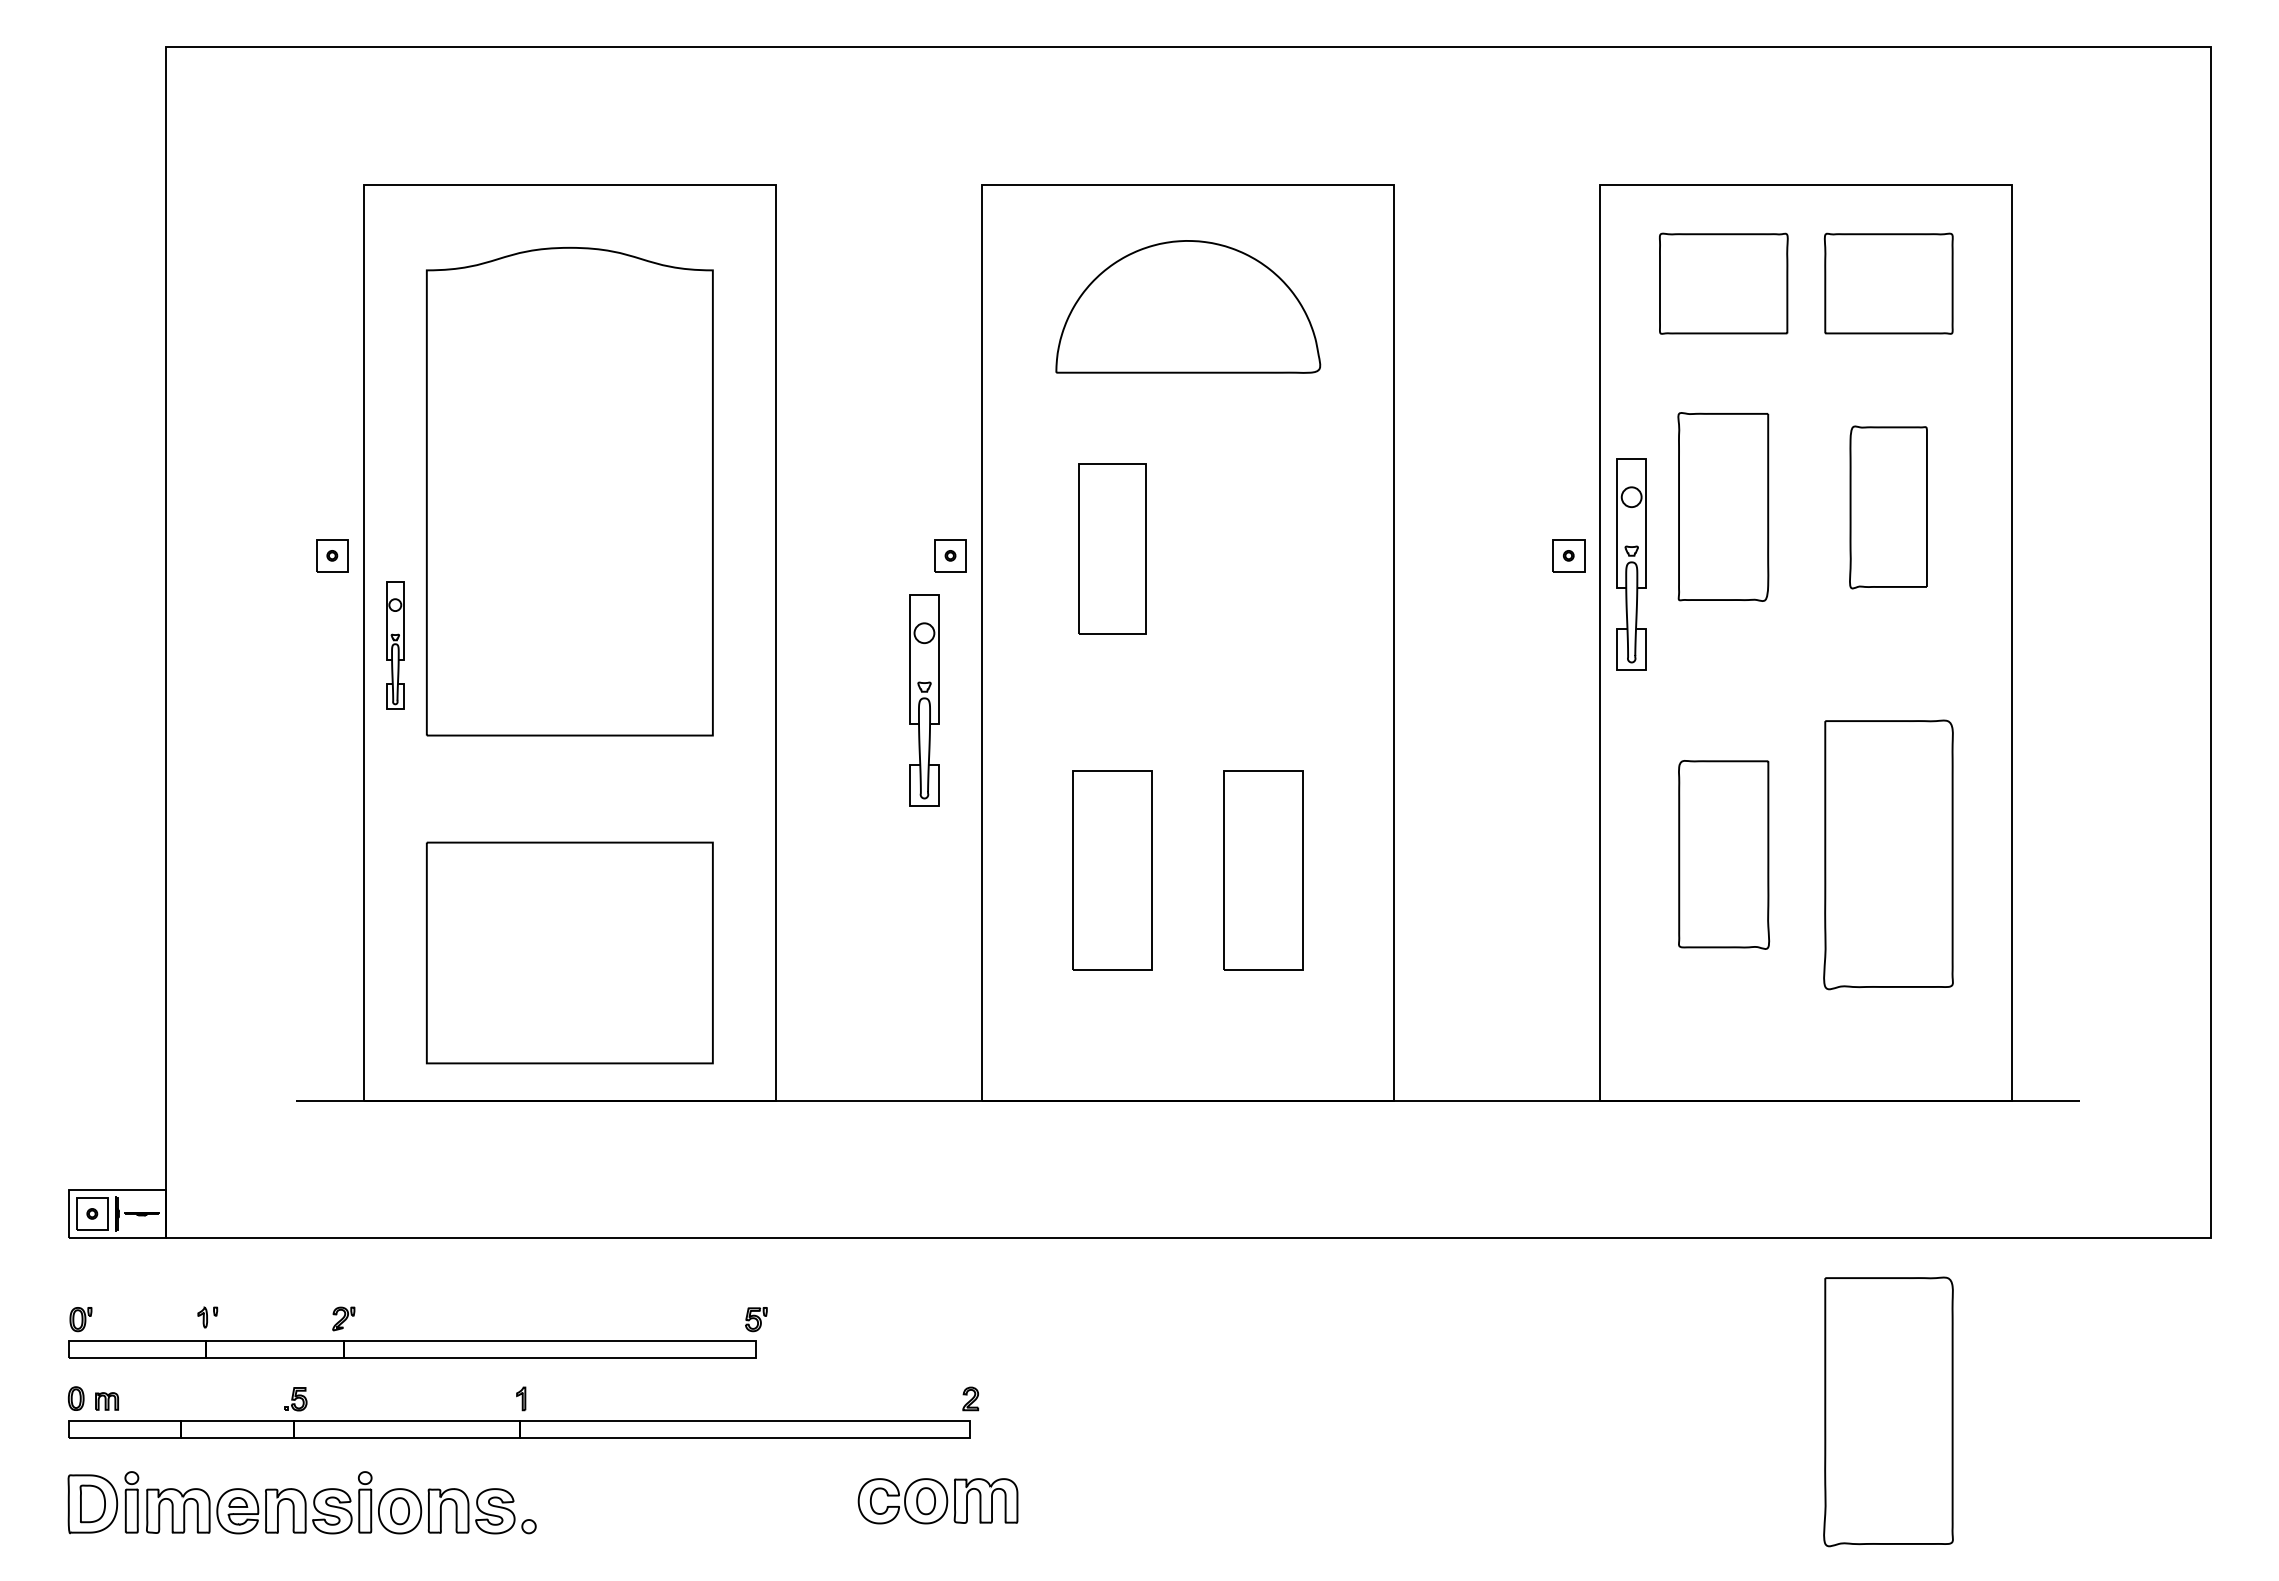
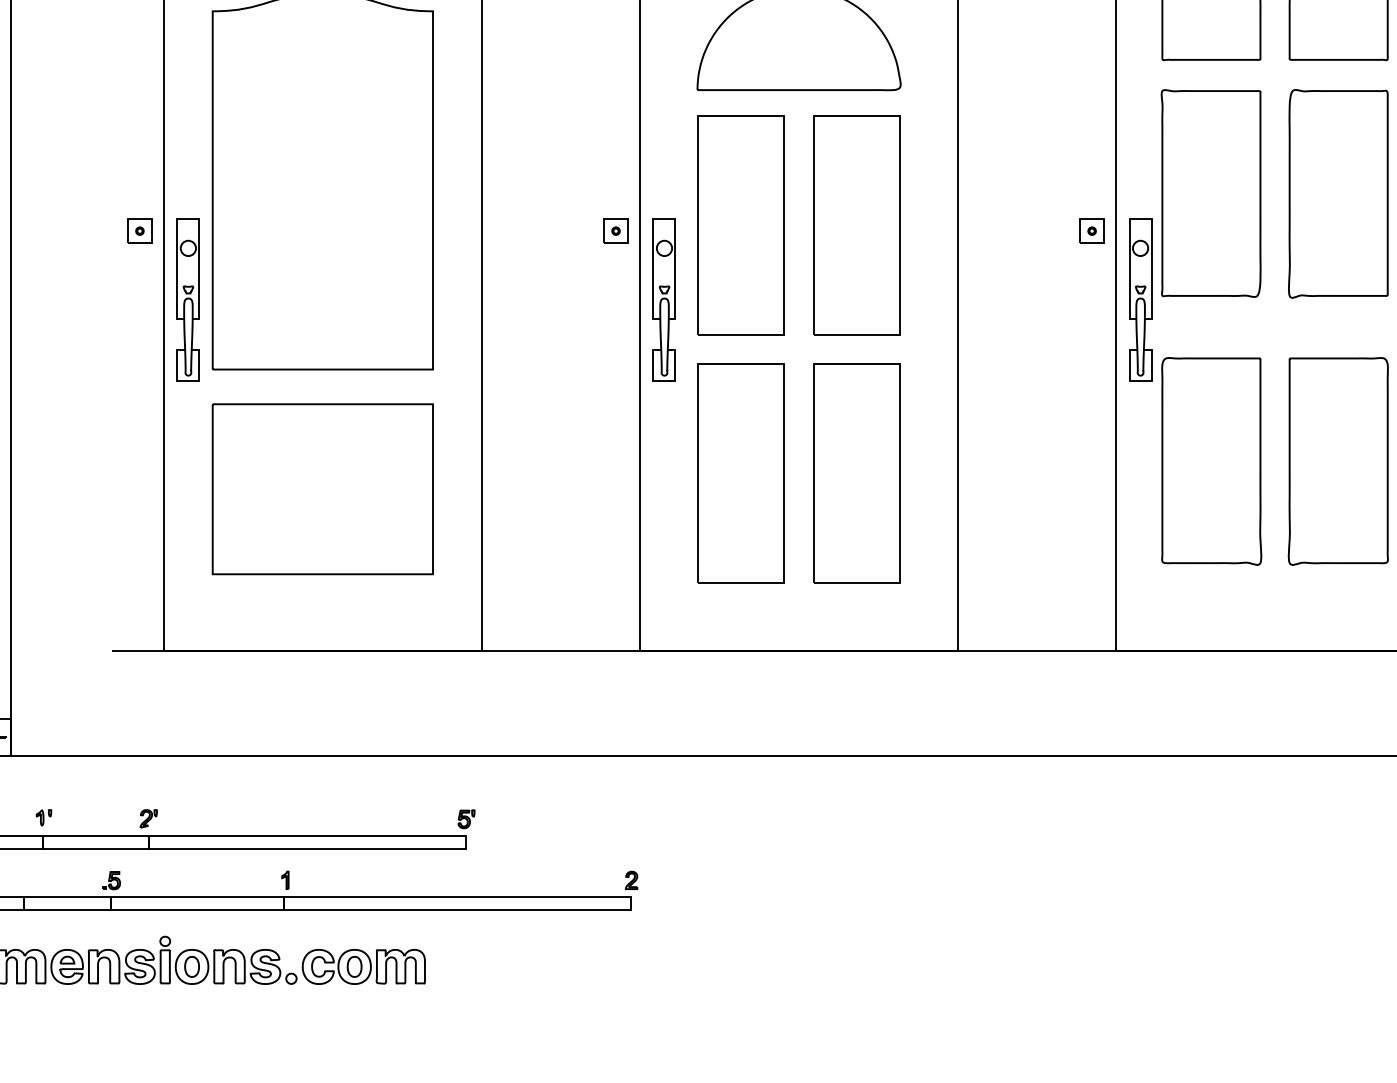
part: (1723, 506) -> (1211, 193), size x1.43
part: (1888, 507) -> (1338, 193), size x1.67
part: (1112, 548) -> (740, 225), size x1.67
part: (1263, 548) -> (857, 225), added
part: (1631, 564) -> (1140, 300), moved
part: (395, 645) -> (188, 300), size x1.67
part: (924, 700) -> (664, 300), moved
part: (1723, 854) -> (1211, 461), size x1.43
part: (1112, 870) -> (740, 473), size x1.43
part: (1263, 870) -> (857, 473), size x1.43
part: (569, 952) -> (322, 488), moved
part: (1888, 1411) -> (1338, 890), removed
part: (937, 1501) -> (363, 967), moved

